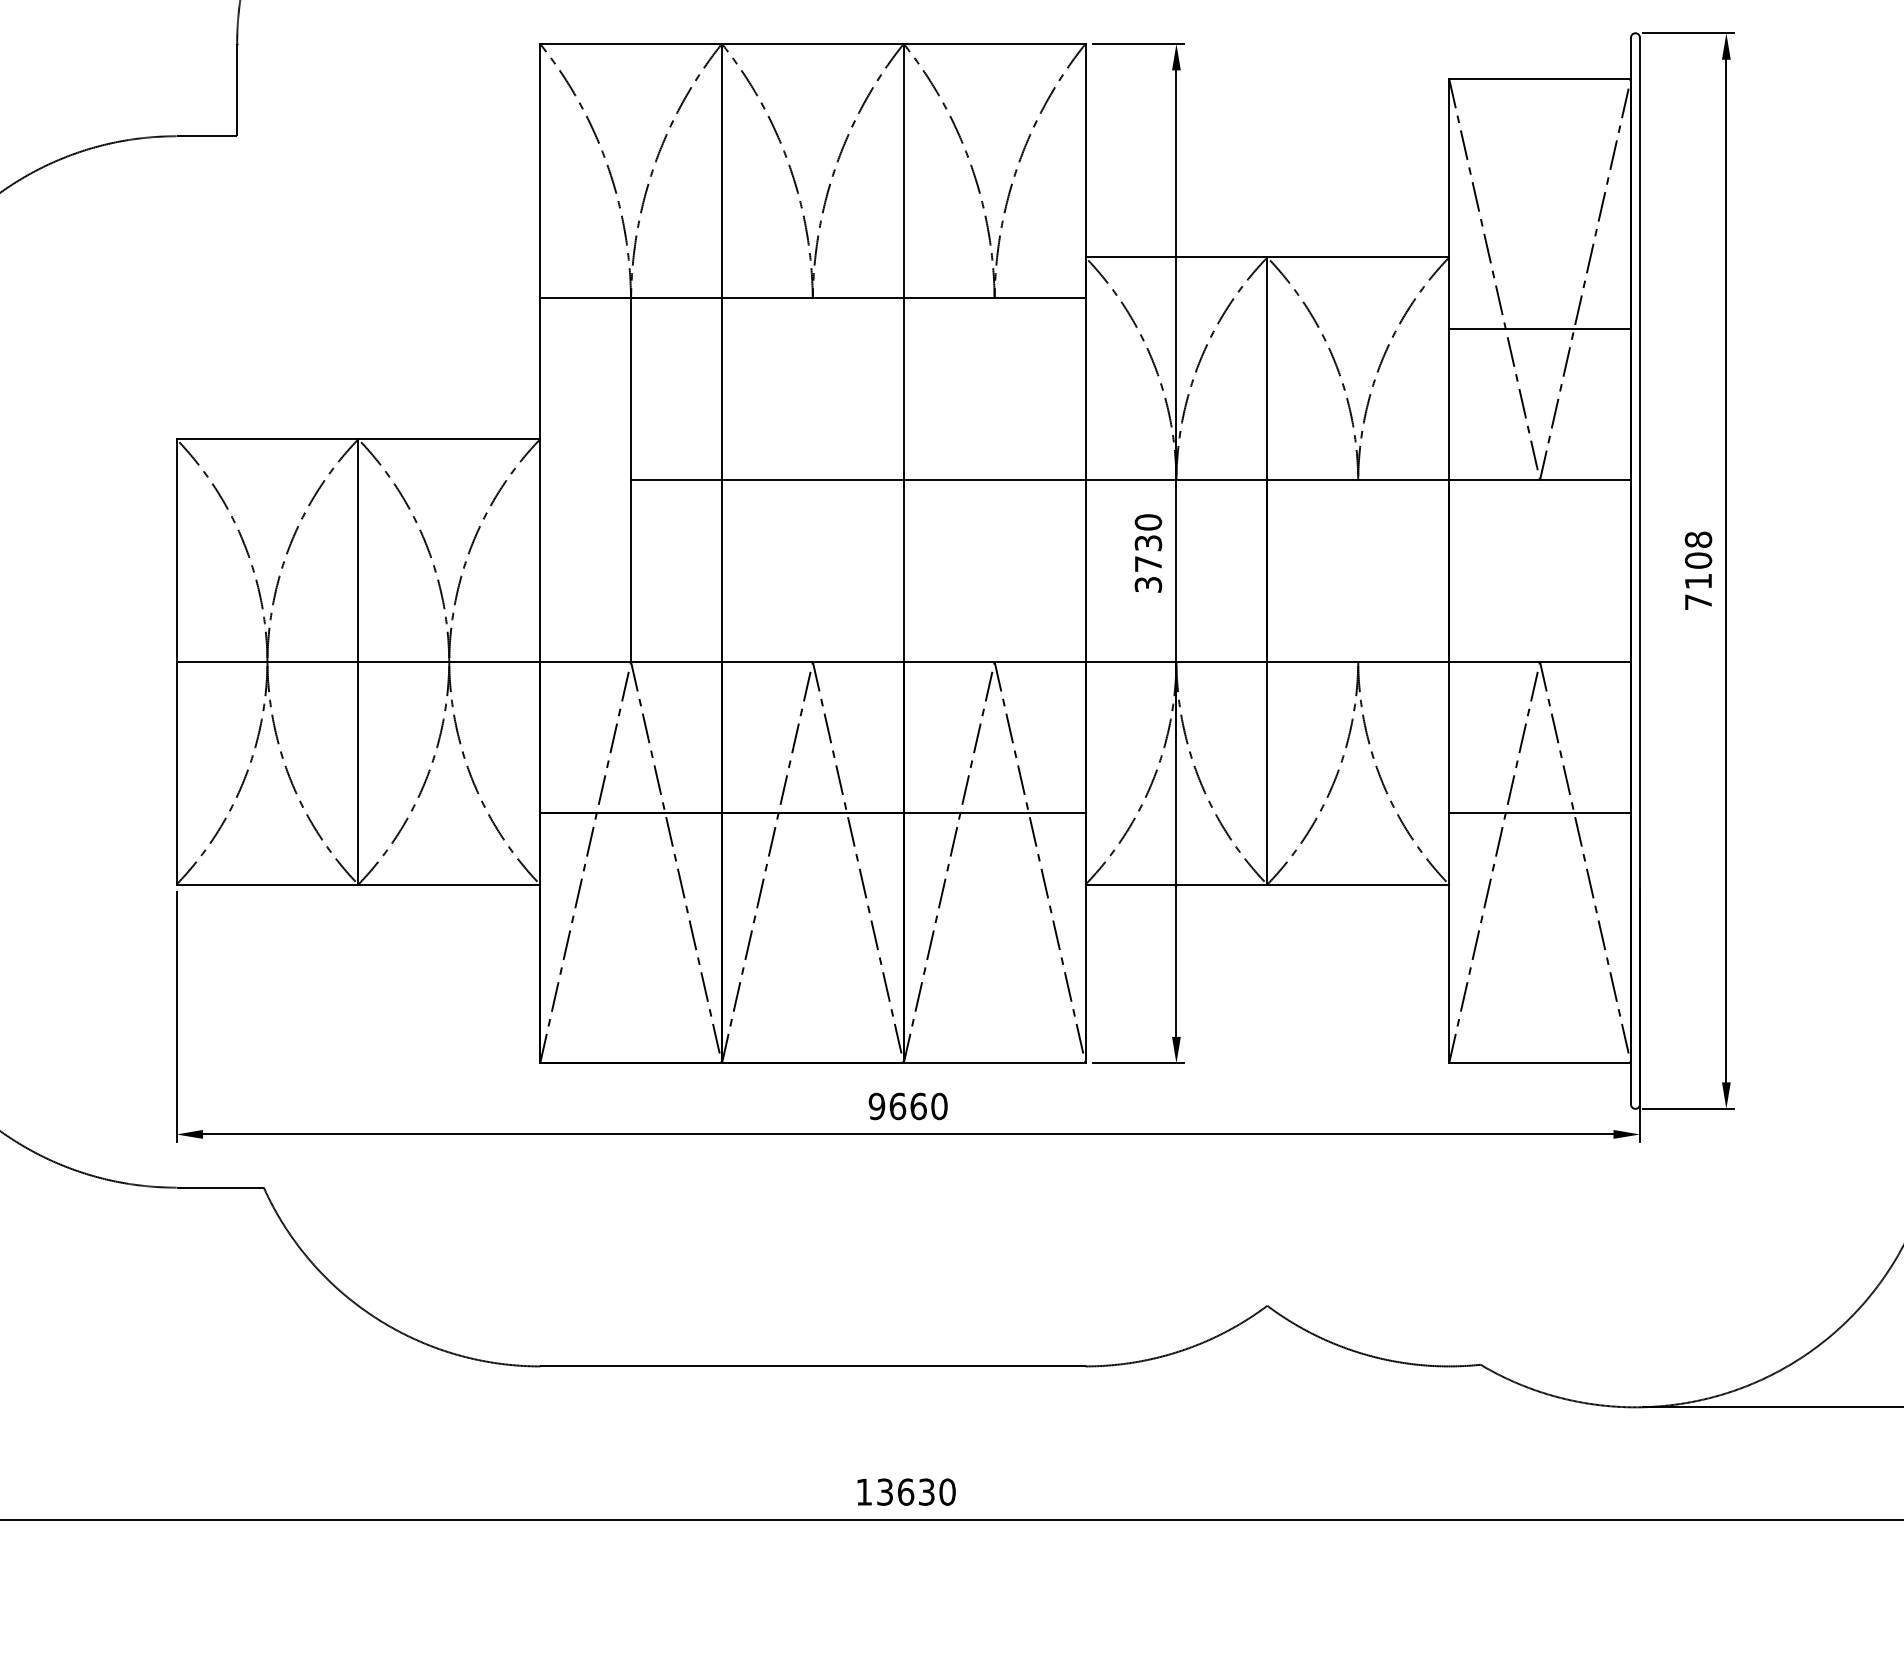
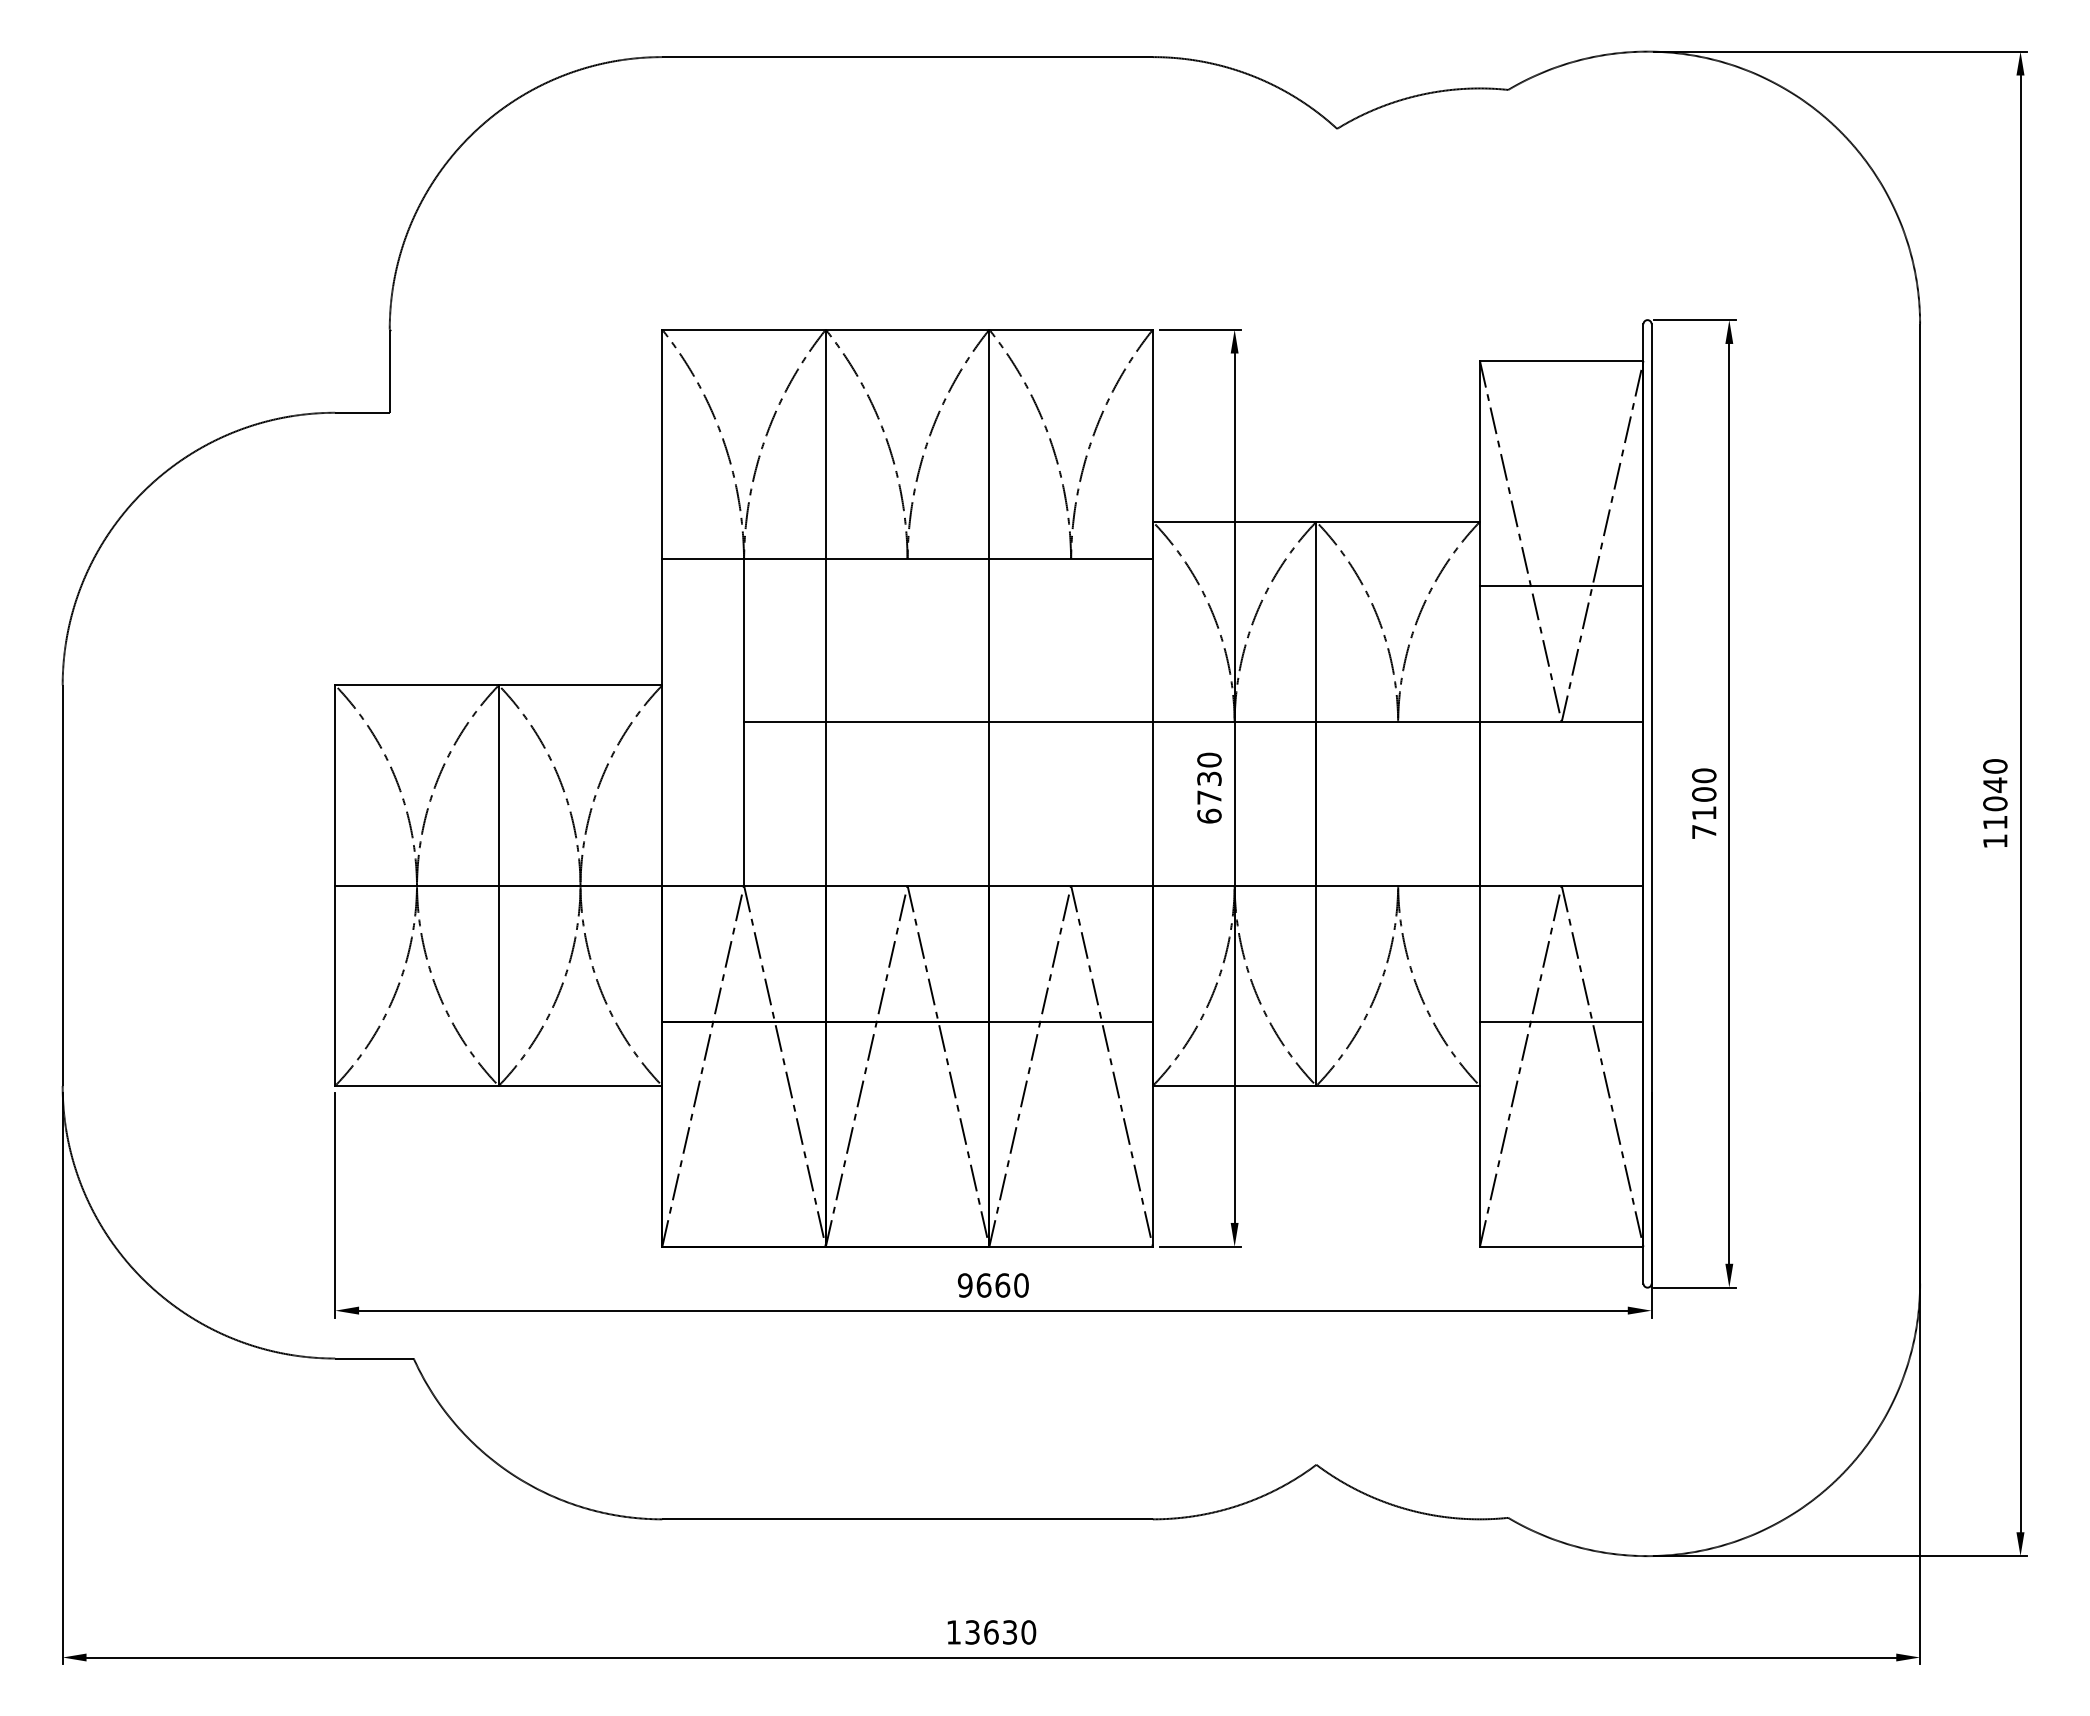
text: (1698, 539) -> (1704, 775), 7108 -> 7100
text: (1148, 583) -> (1209, 815), 3730 -> 6730

